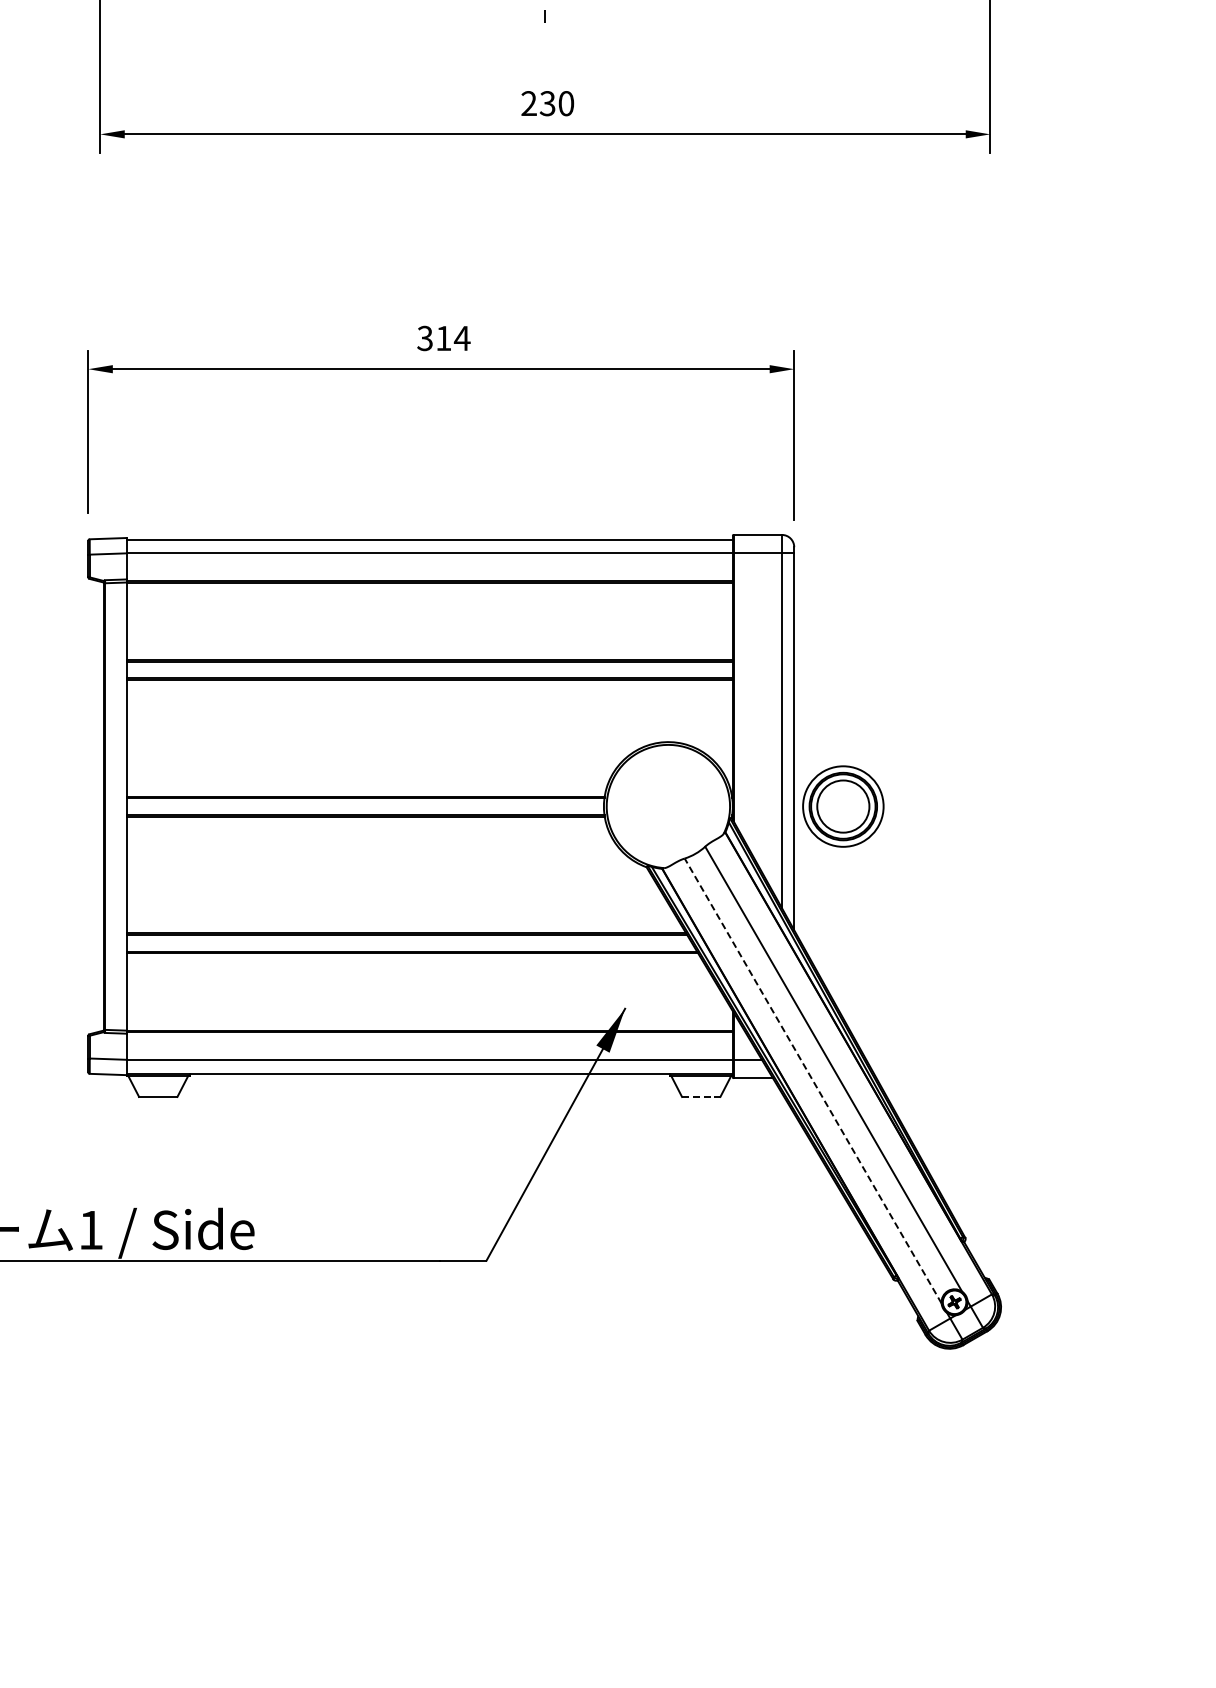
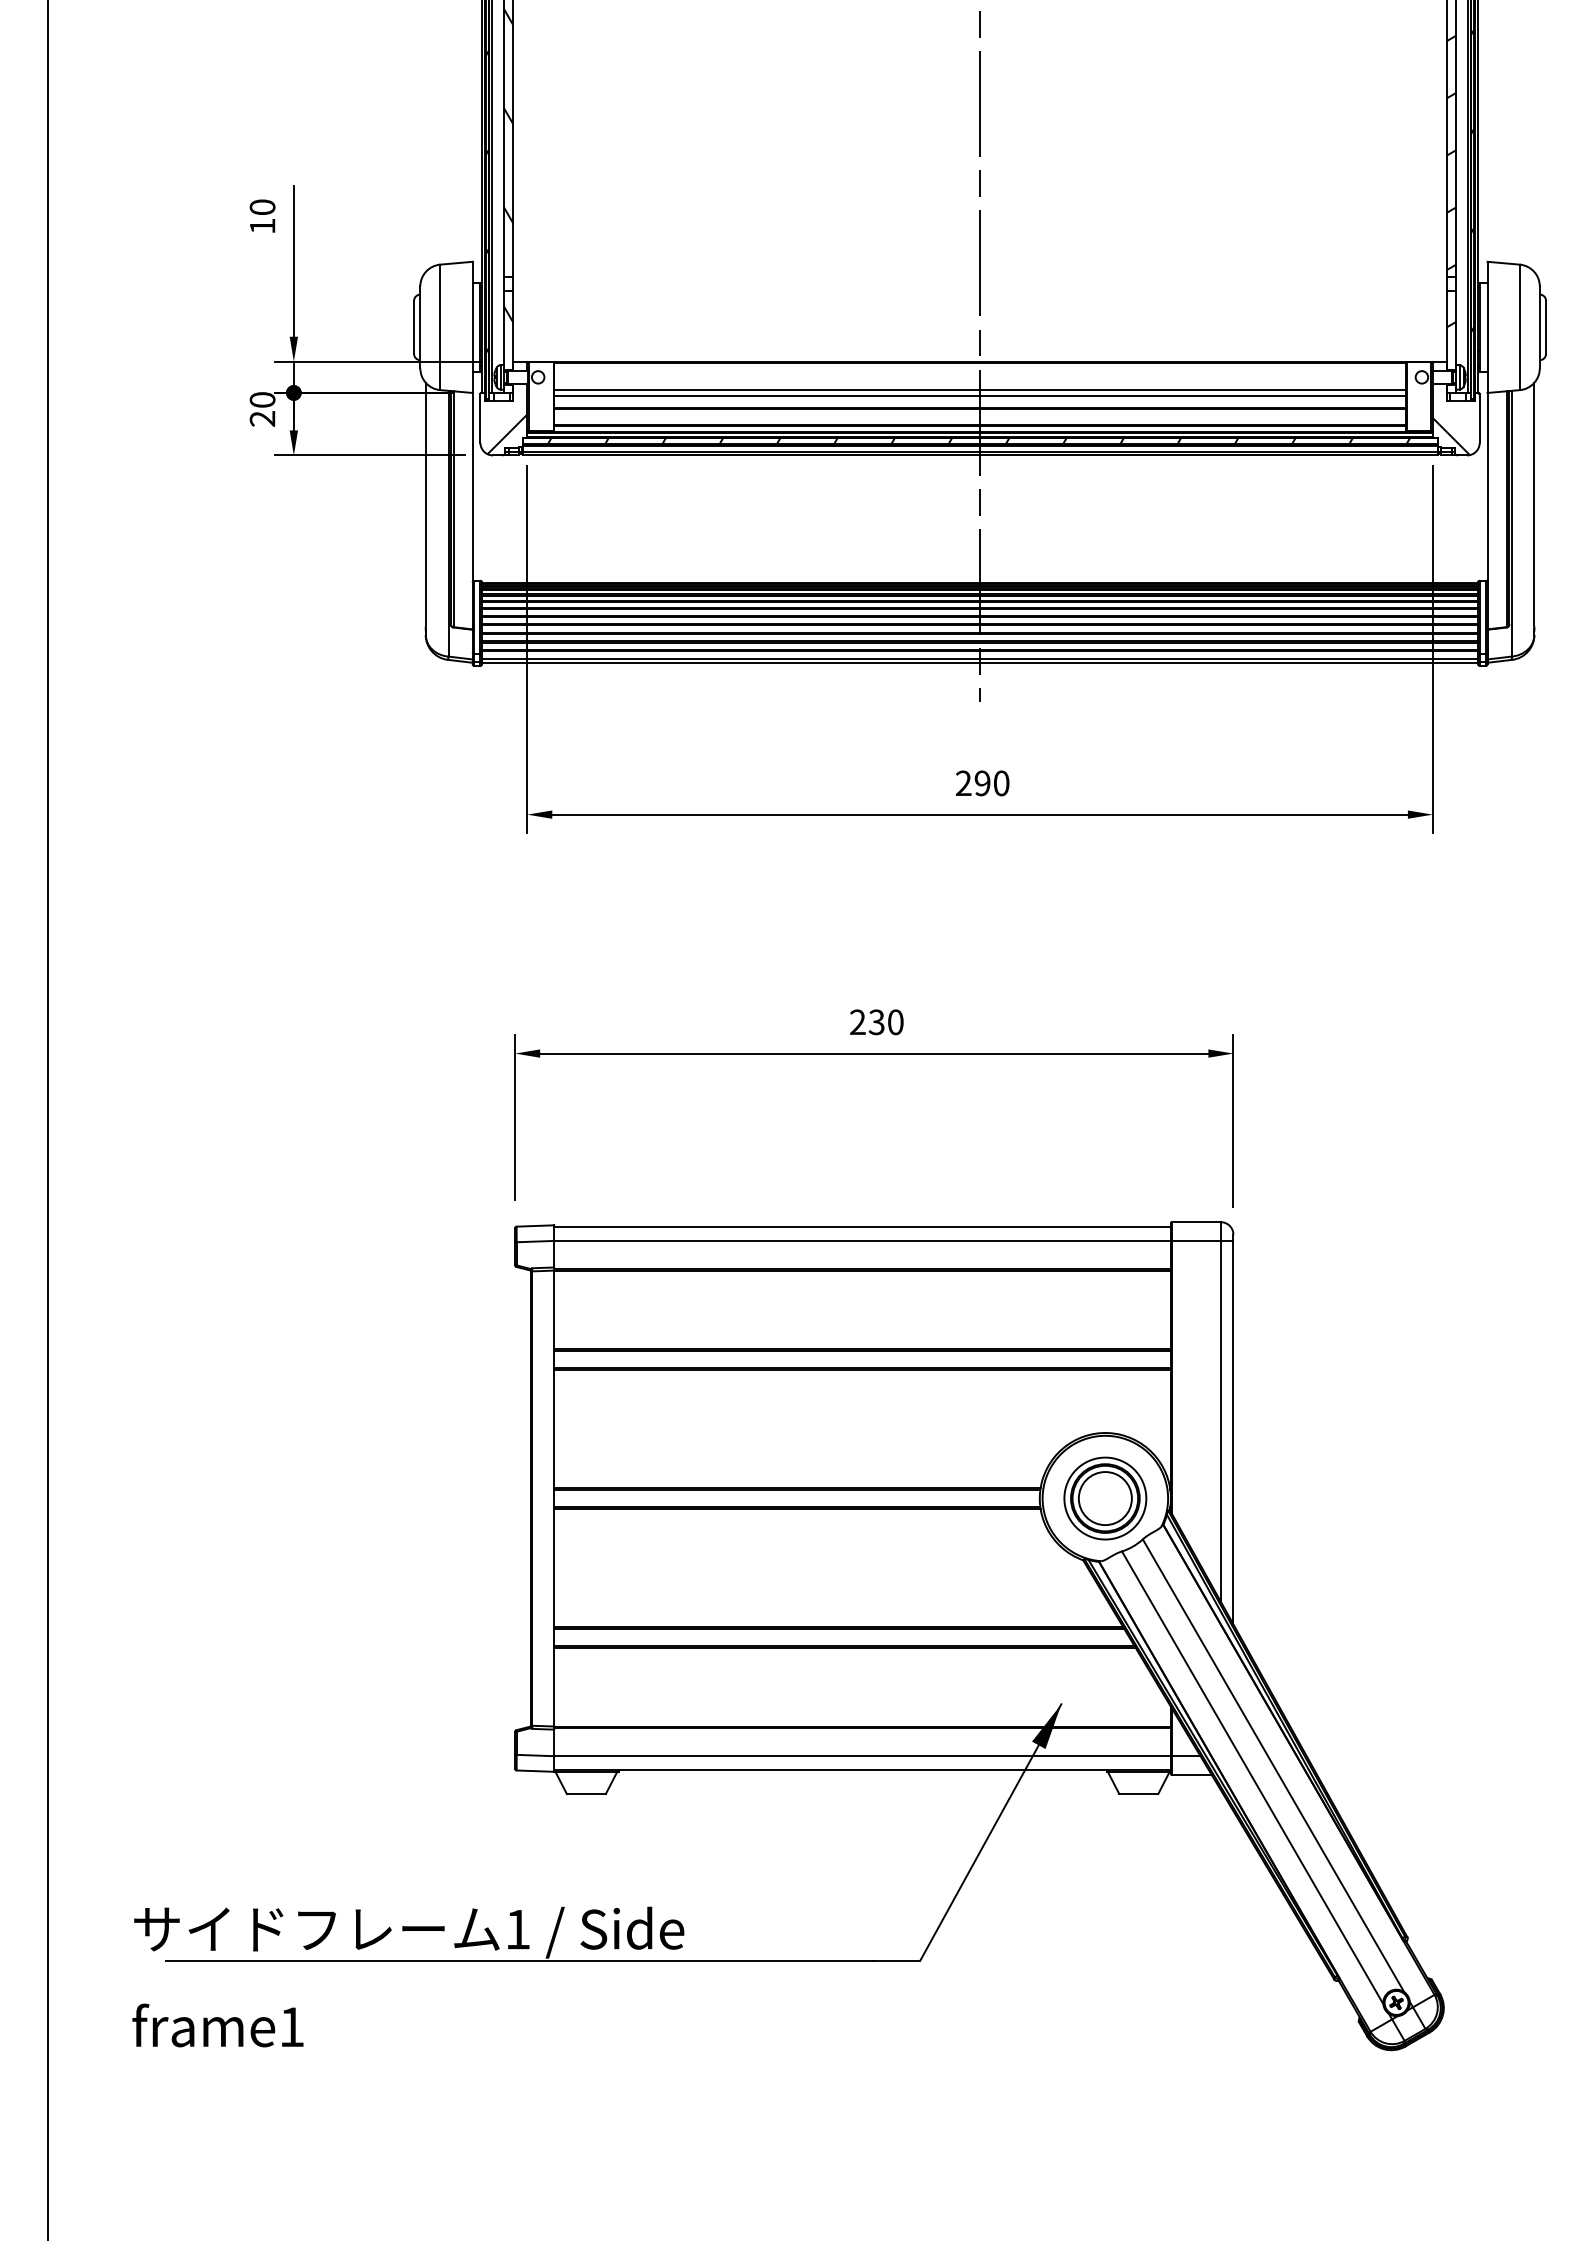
text: (547, 103) -> (982, 783), 230 -> 290
text: (443, 338) -> (876, 1022), 314 -> 230
part: (843, 806) -> (1105, 1498), moved
line: (813, 1080) -> (1252, 1777), dashed -> solid
line: (700, 1096) -> (1138, 1793), dashed -> solid

